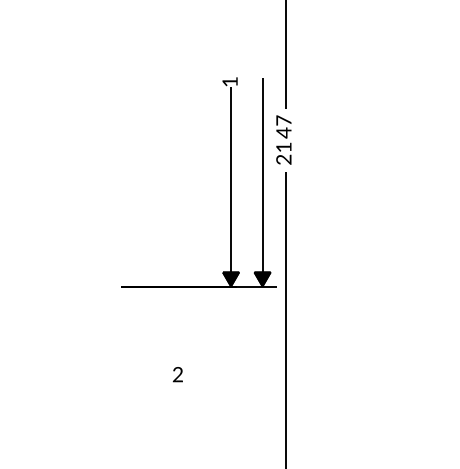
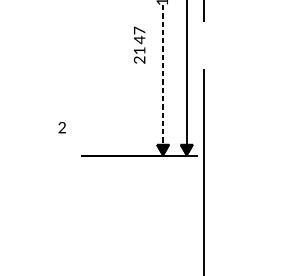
text: (283, 139) -> (139, 44), moved
line: (231, 183) -> (163, 77), solid -> dashed
text: (177, 374) -> (61, 127), moved

